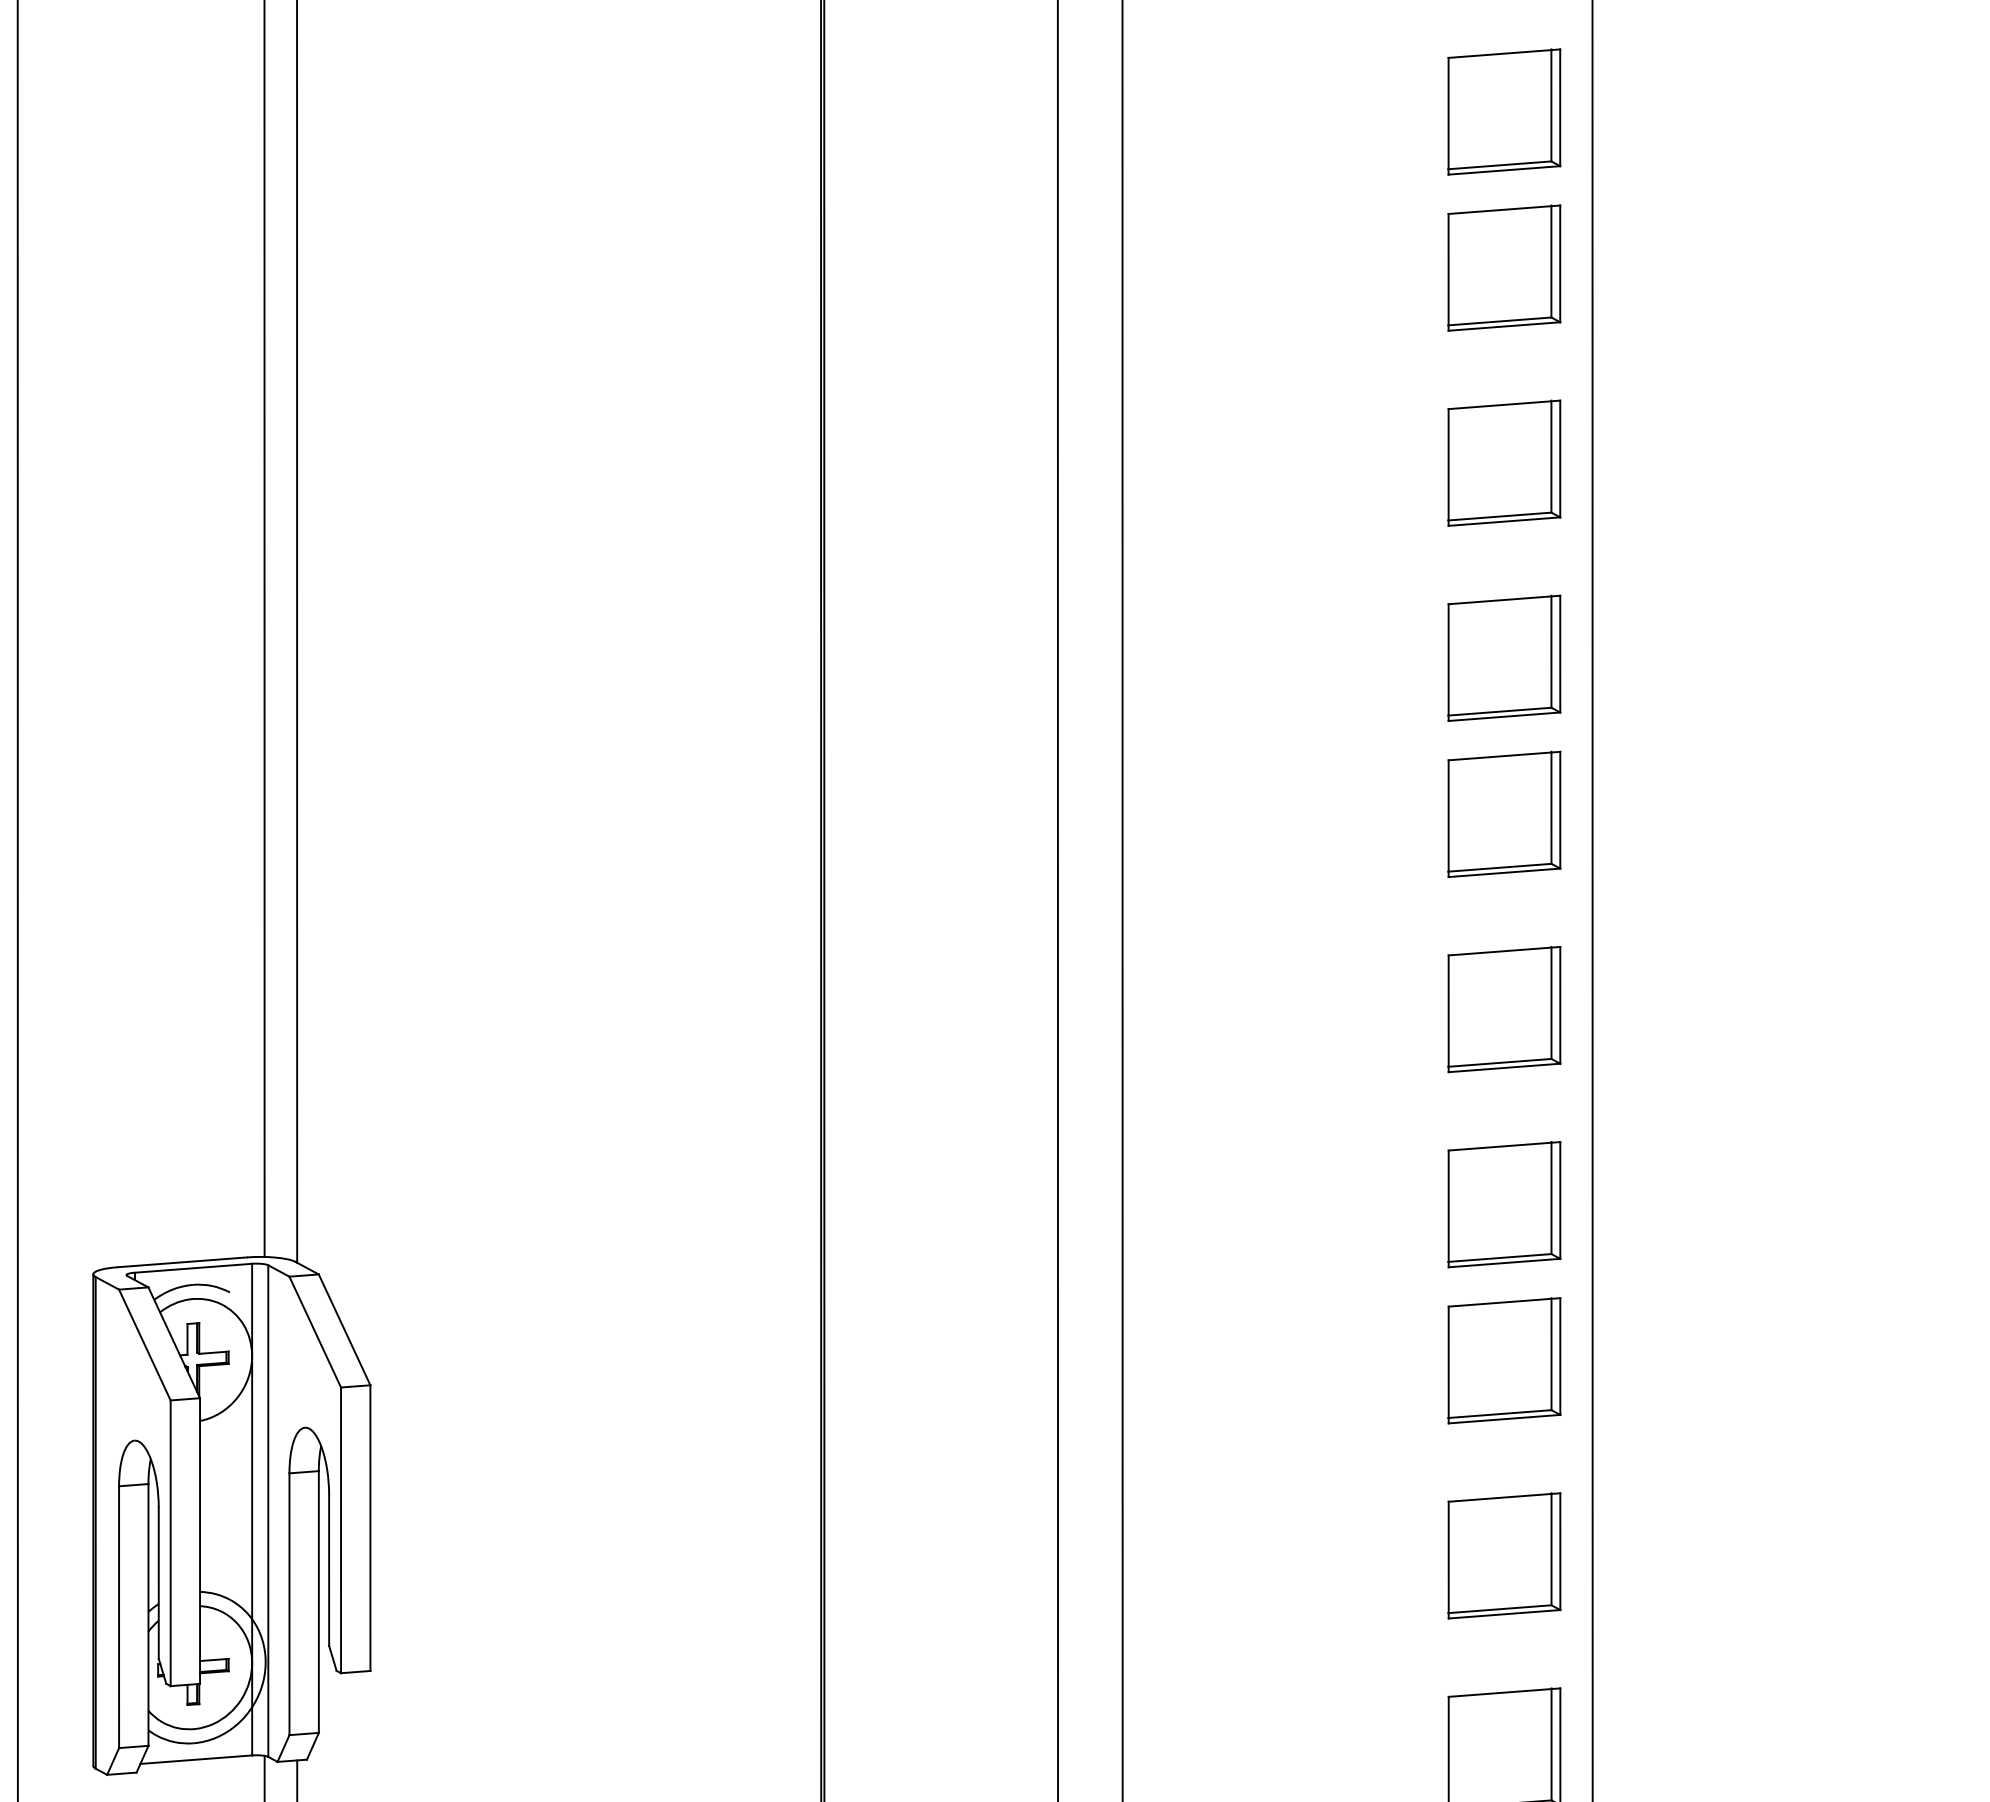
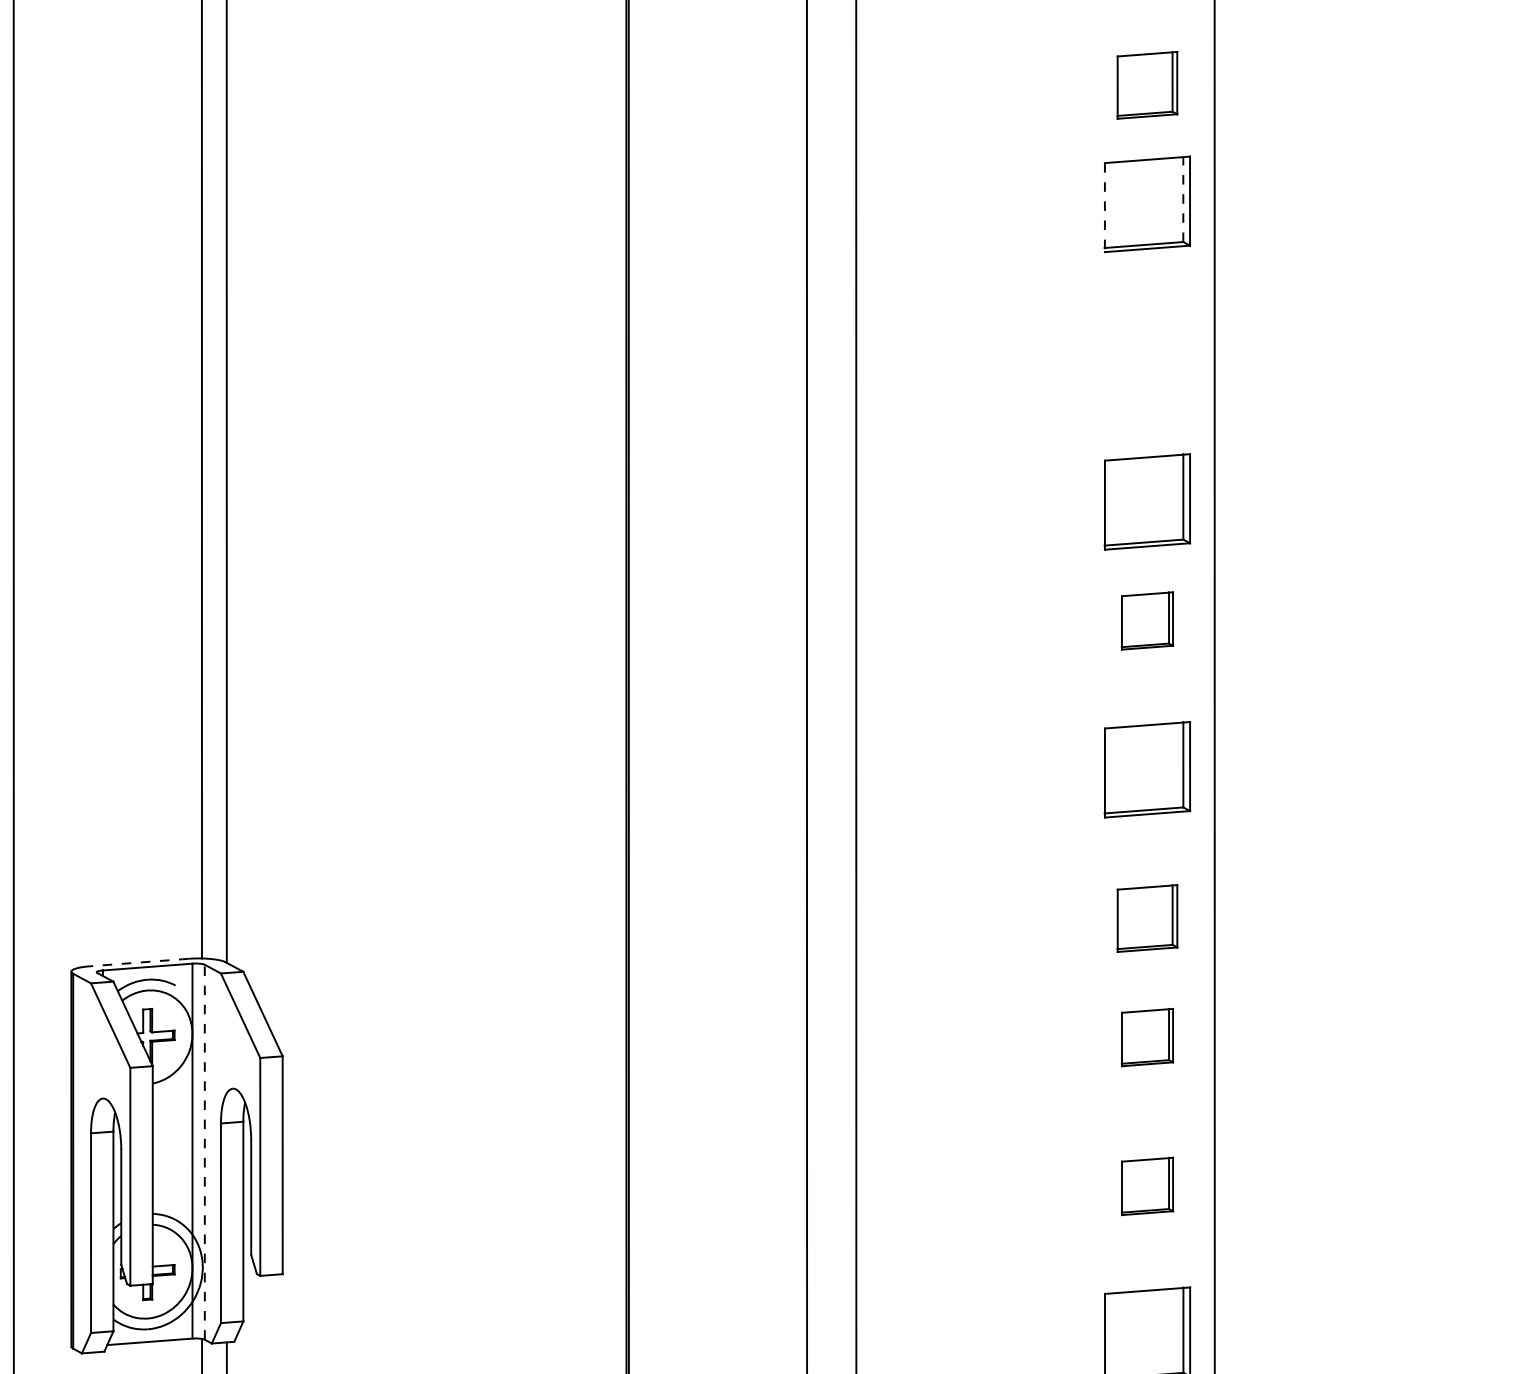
part: (1504, 112) -> (1147, 85), size x0.7
line: (1551, 261) -> (1183, 199), solid -> dashed
line: (1448, 272) -> (1104, 207), solid -> dashed
part: (1504, 462) -> (1147, 352), removed
part: (1504, 813) -> (1147, 620), size x0.6
part: (1504, 1204) -> (1147, 918), size x0.7
line: (181, 1262) -> (138, 962), solid -> dashed
part: (1504, 1360) -> (1147, 1037), size x0.6
line: (267, 1510) -> (204, 1151), solid -> dashed
part: (1504, 1555) -> (1147, 1186), size x0.6

